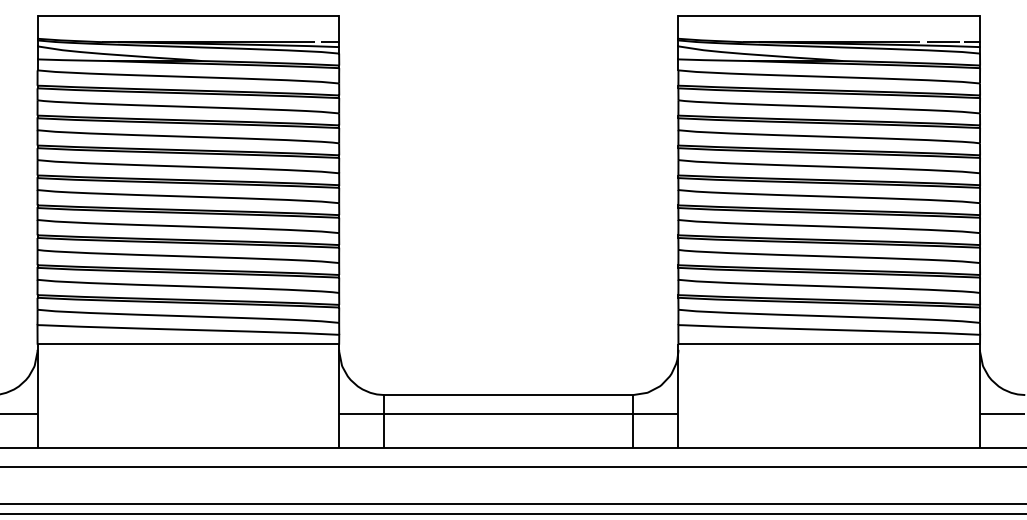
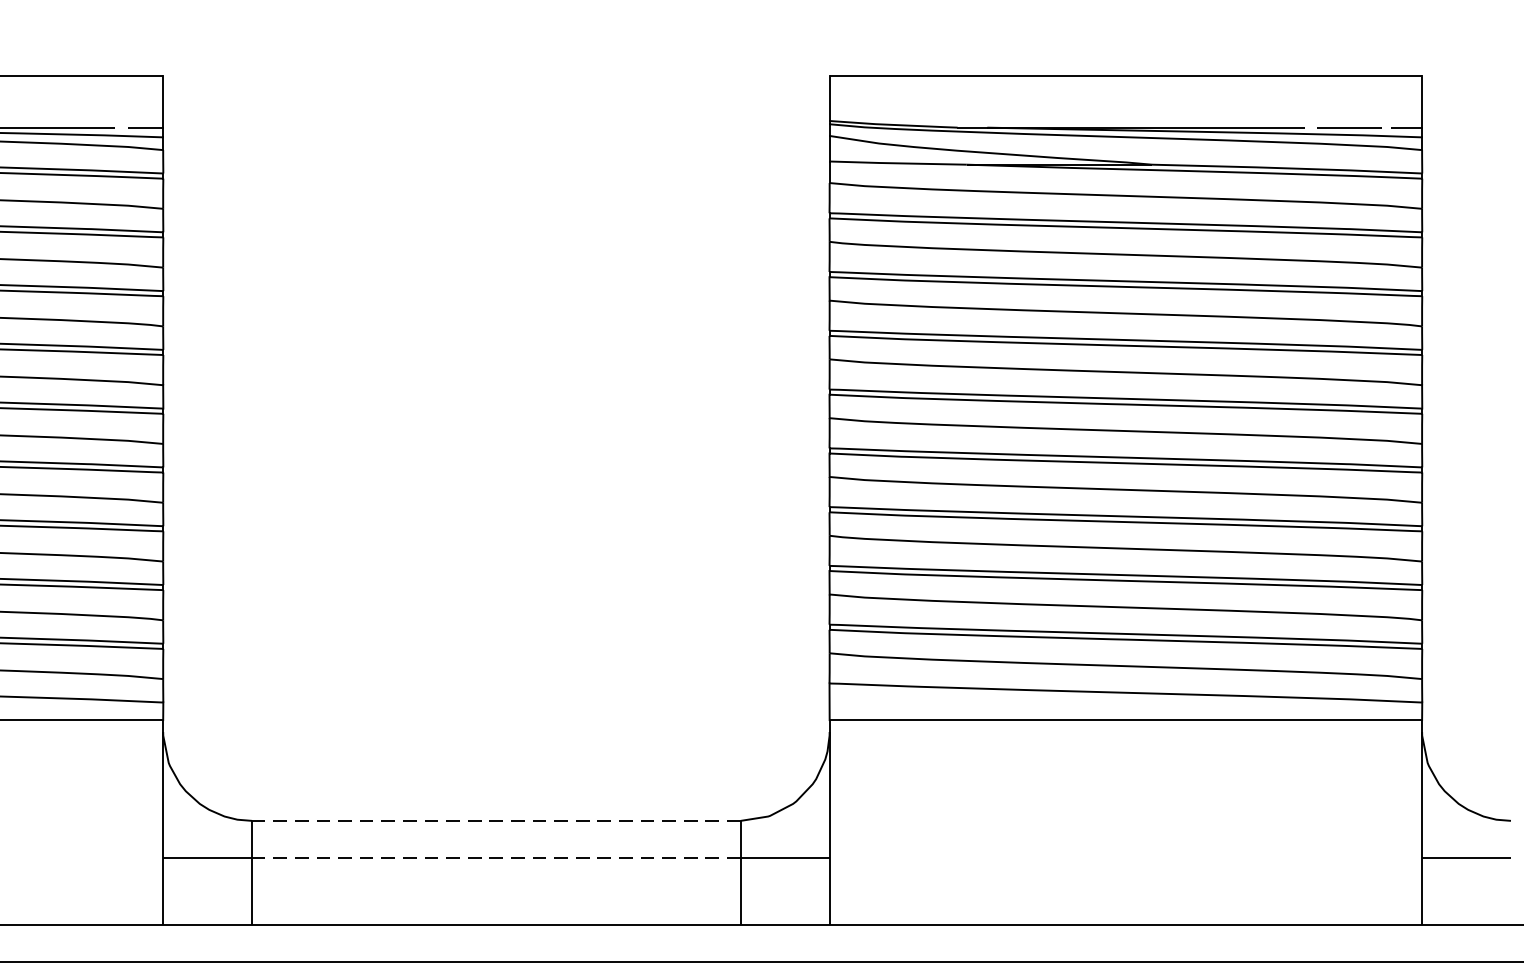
line: (508, 395) -> (495, 821), solid -> dashed
line: (508, 413) -> (495, 857), solid -> dashed

